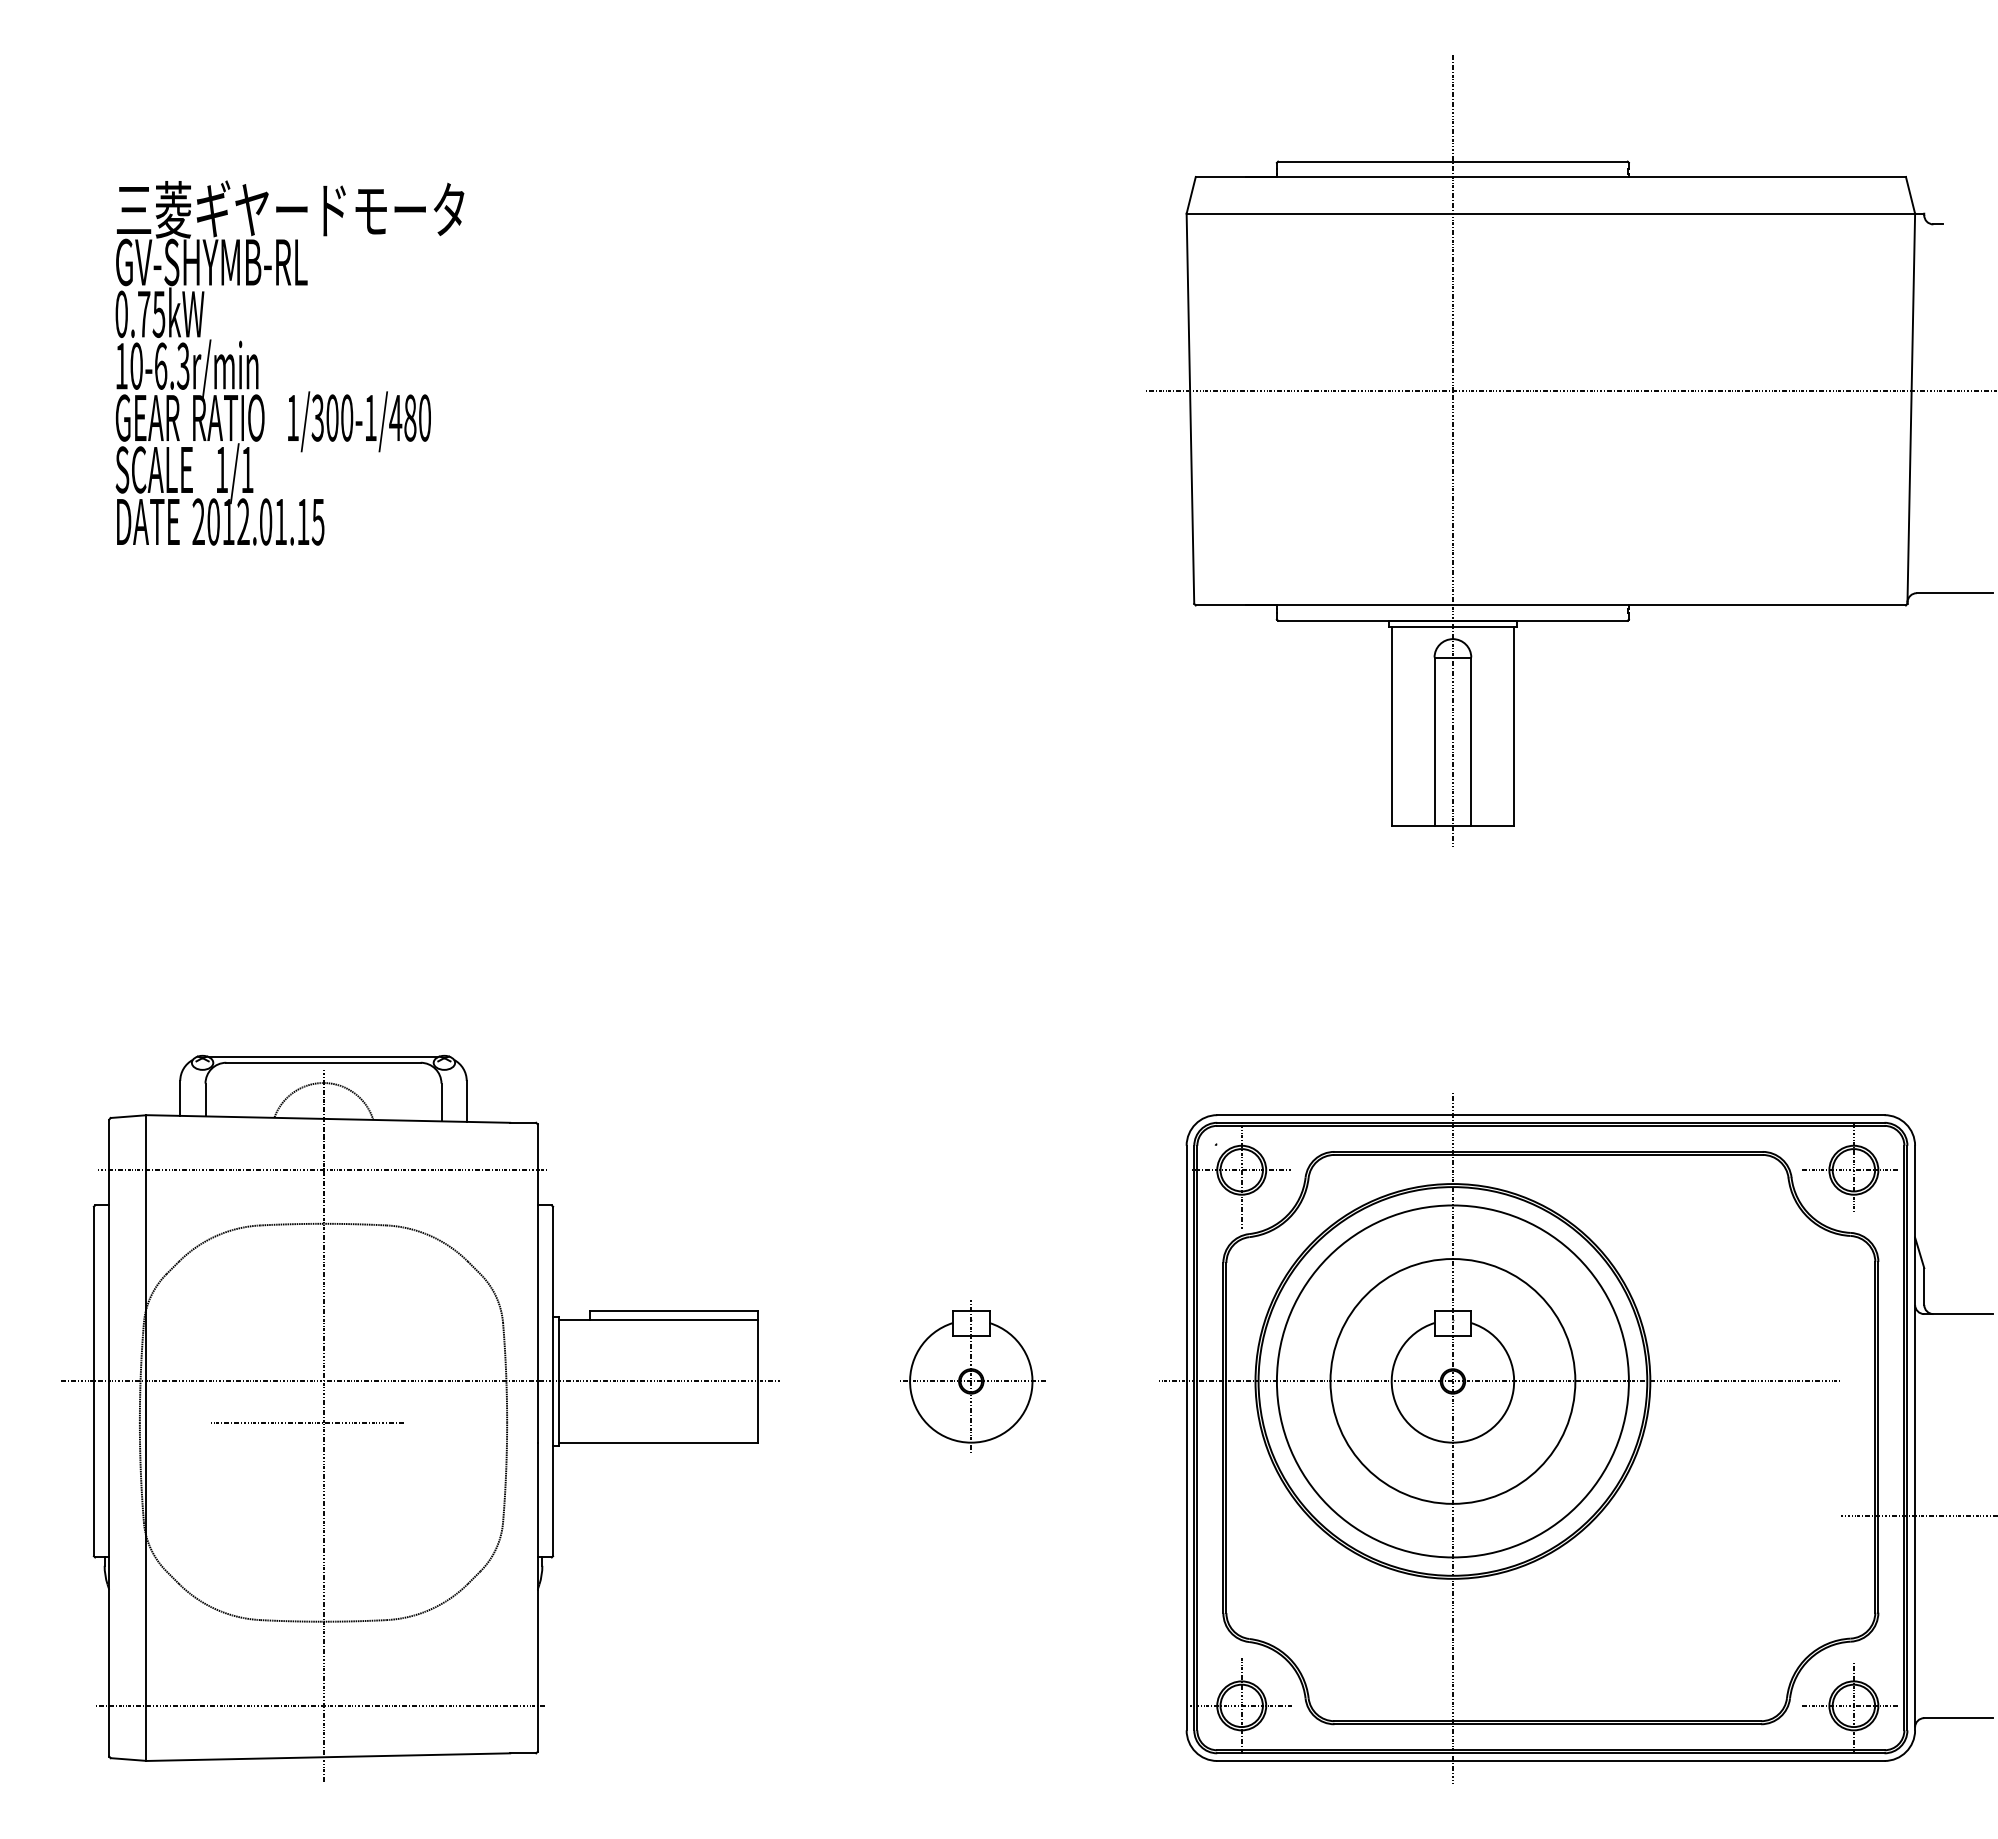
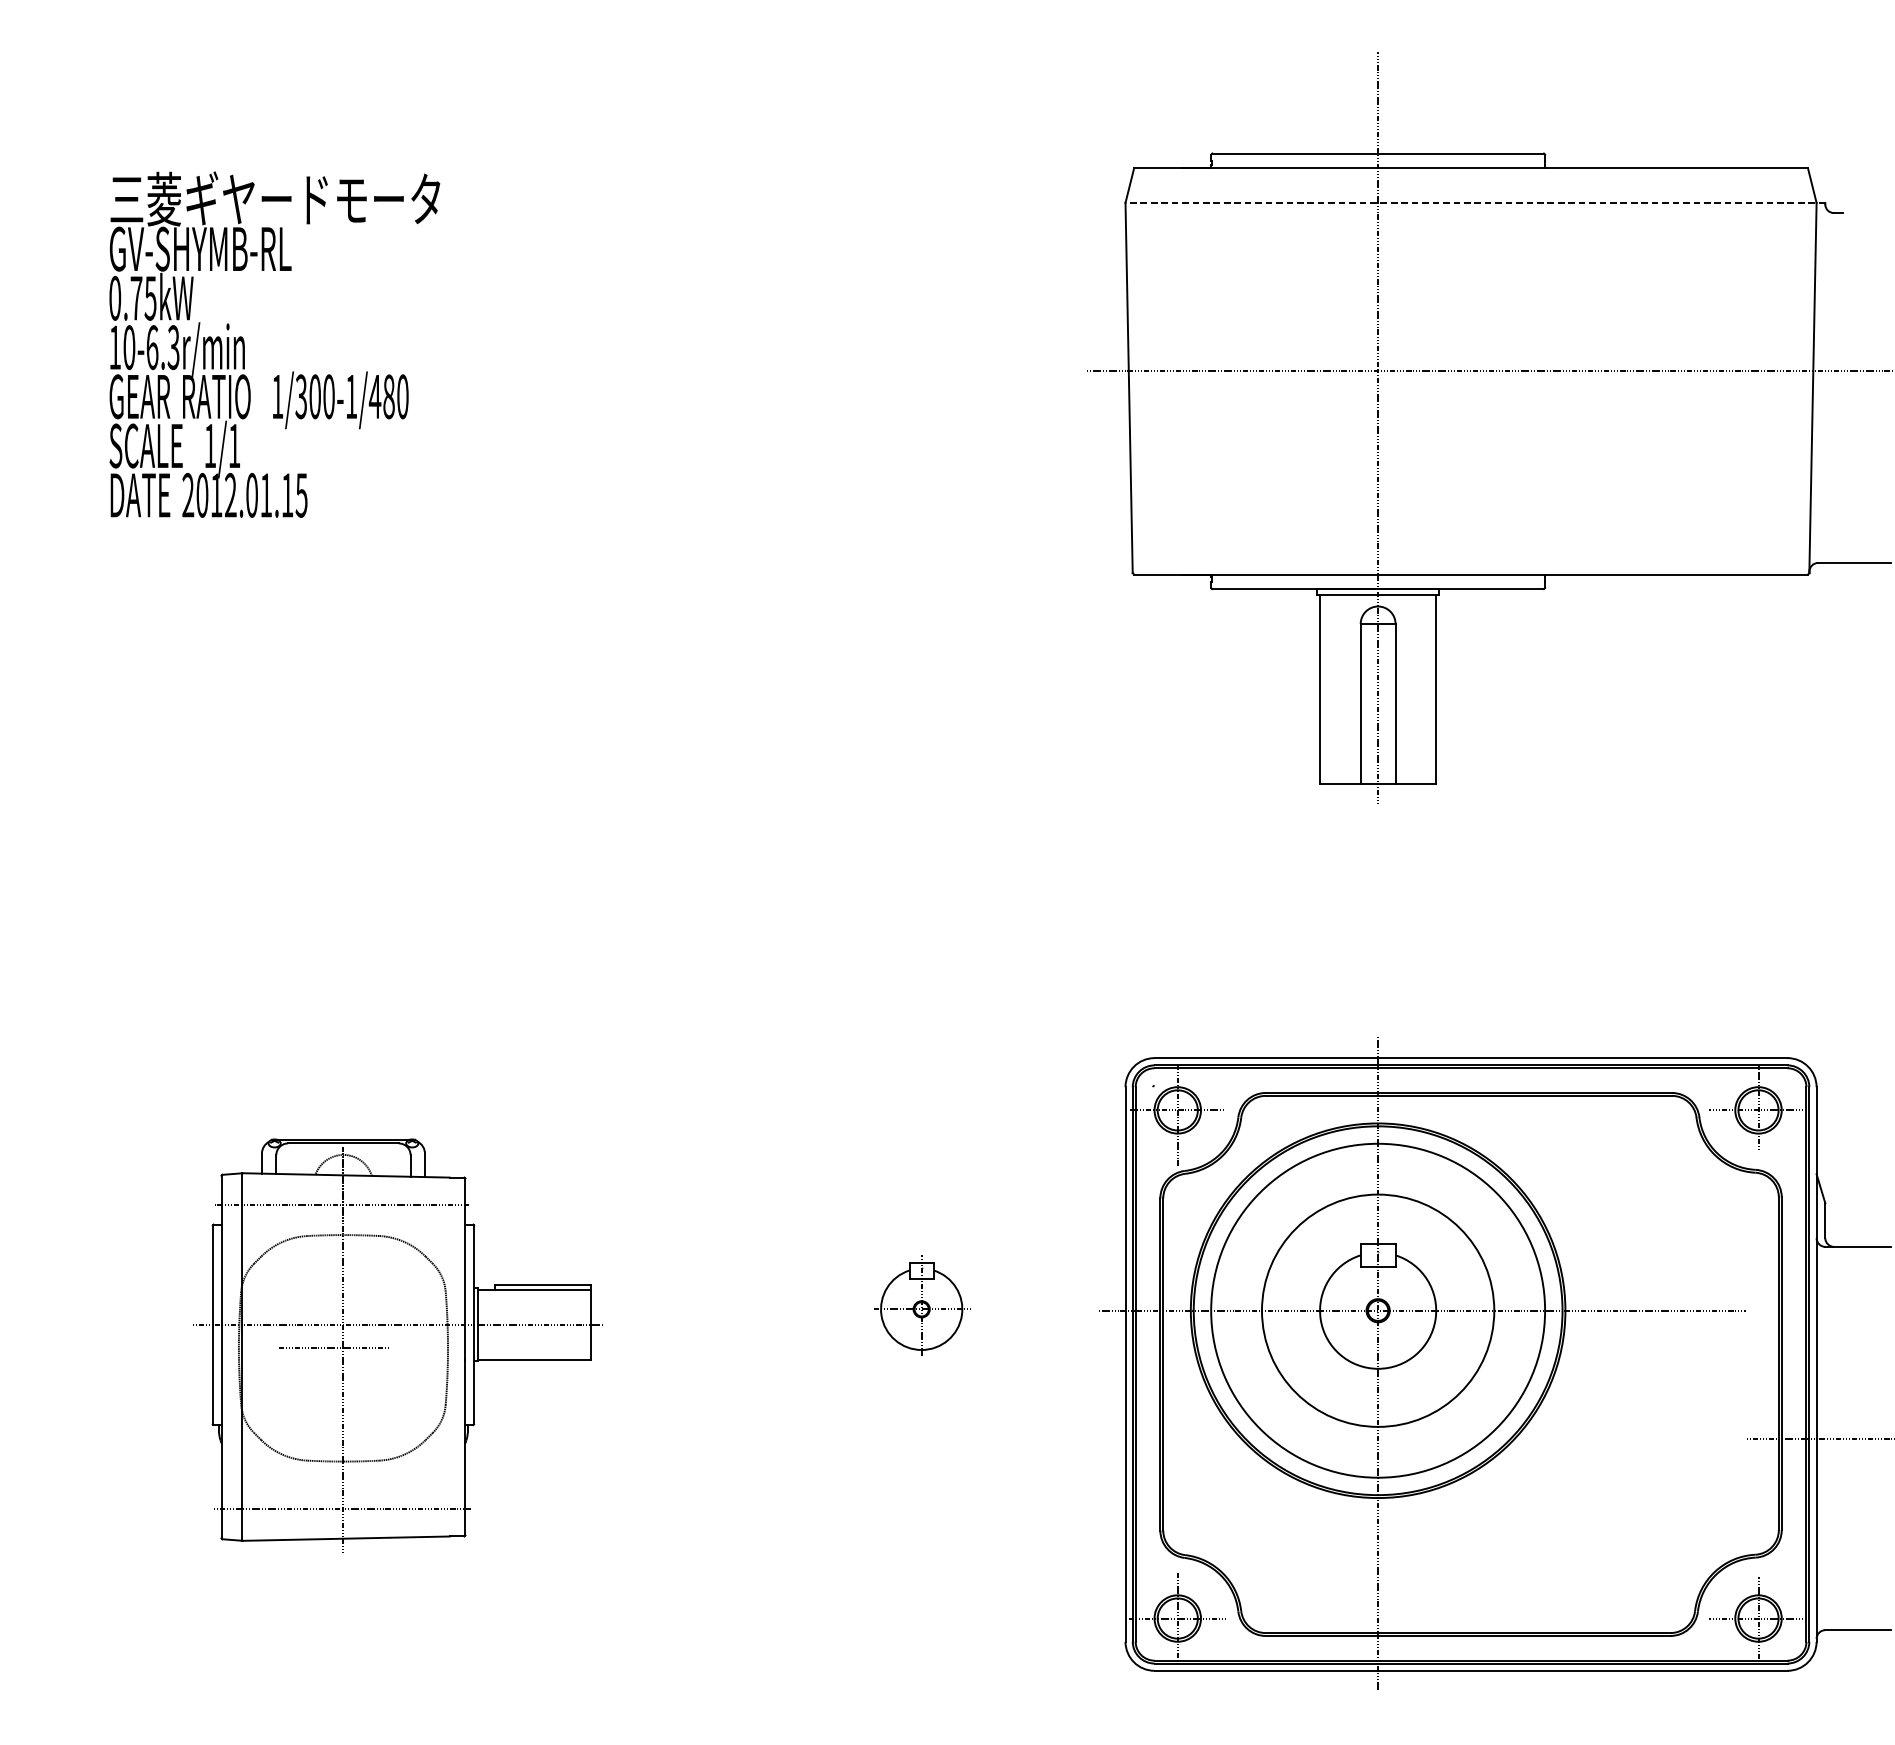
line: (1555, 213) -> (1475, 202), solid -> dashed
part: (972, 1376) -> (922, 1306), size x0.7
part: (420, 1418) -> (398, 1345), size x0.6

